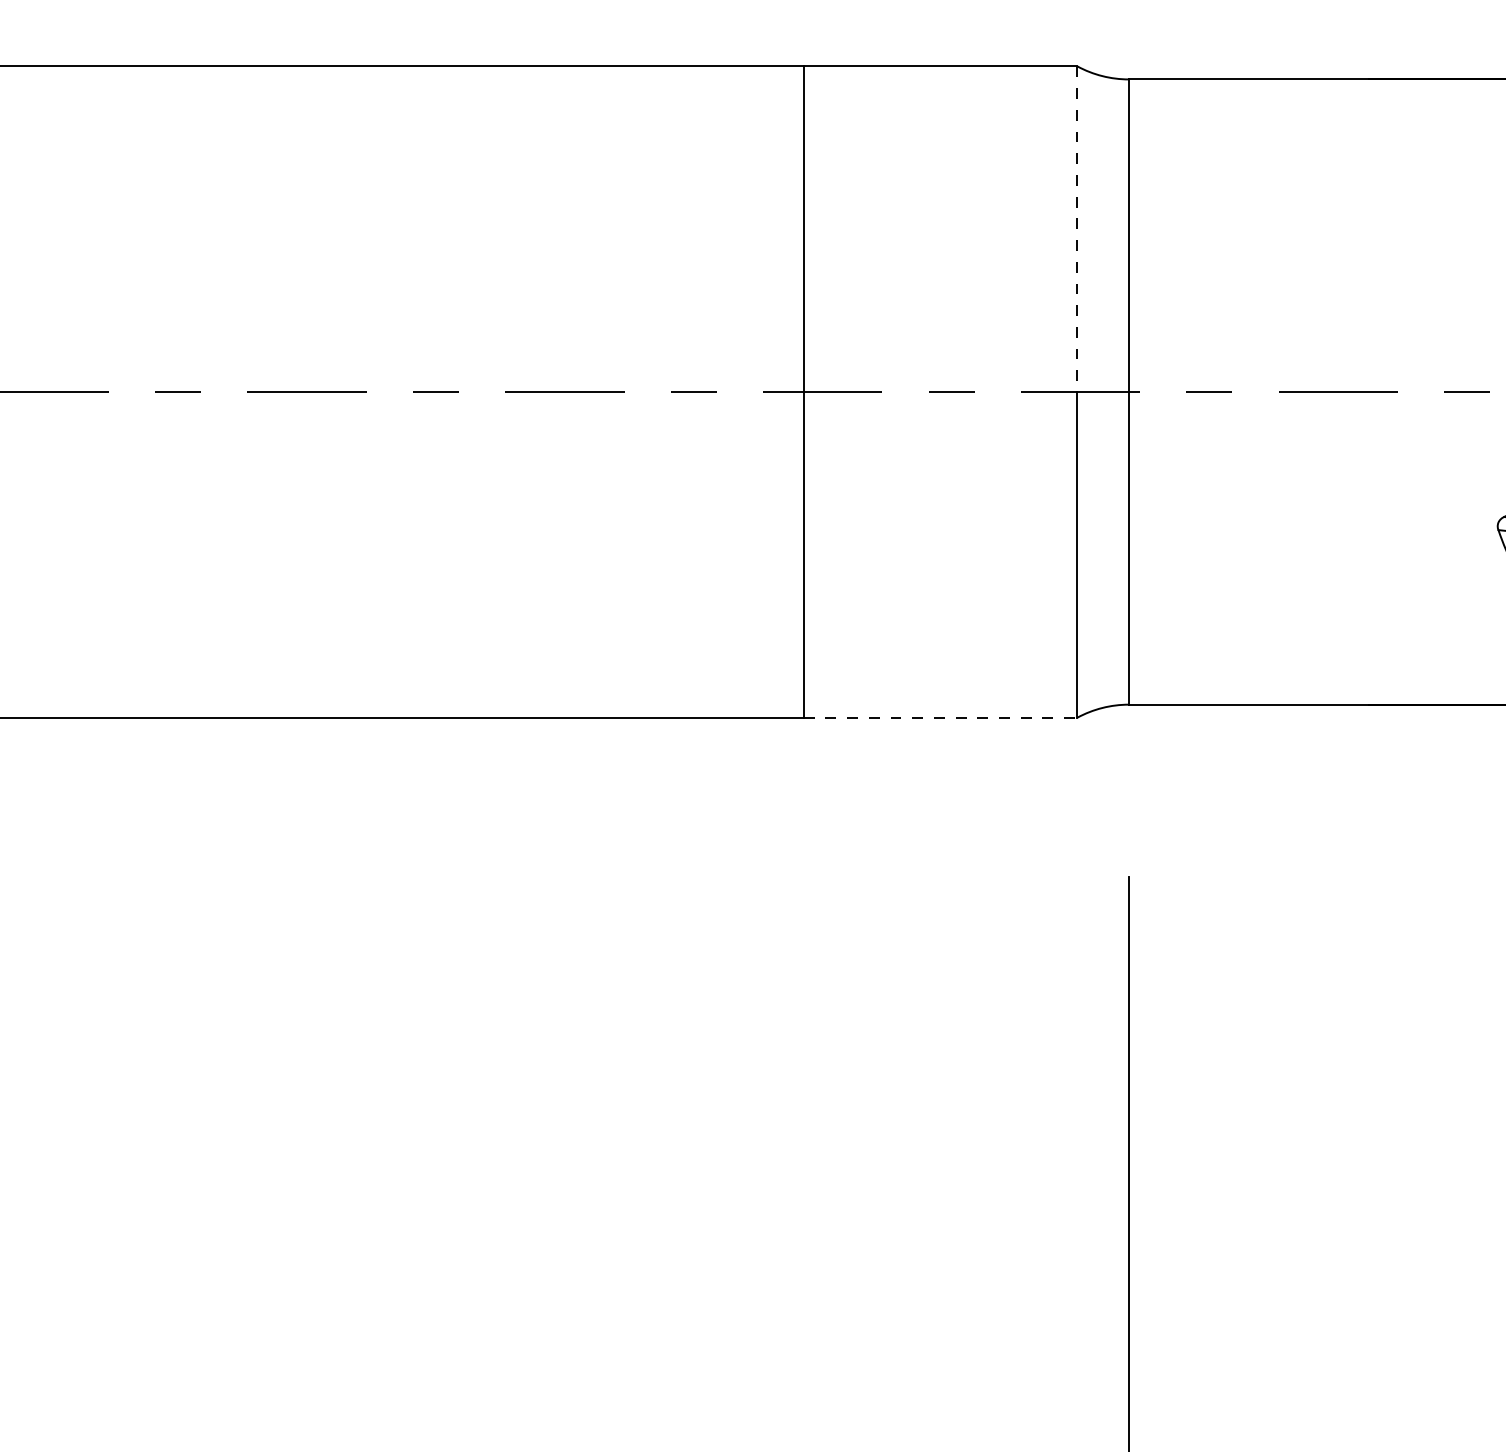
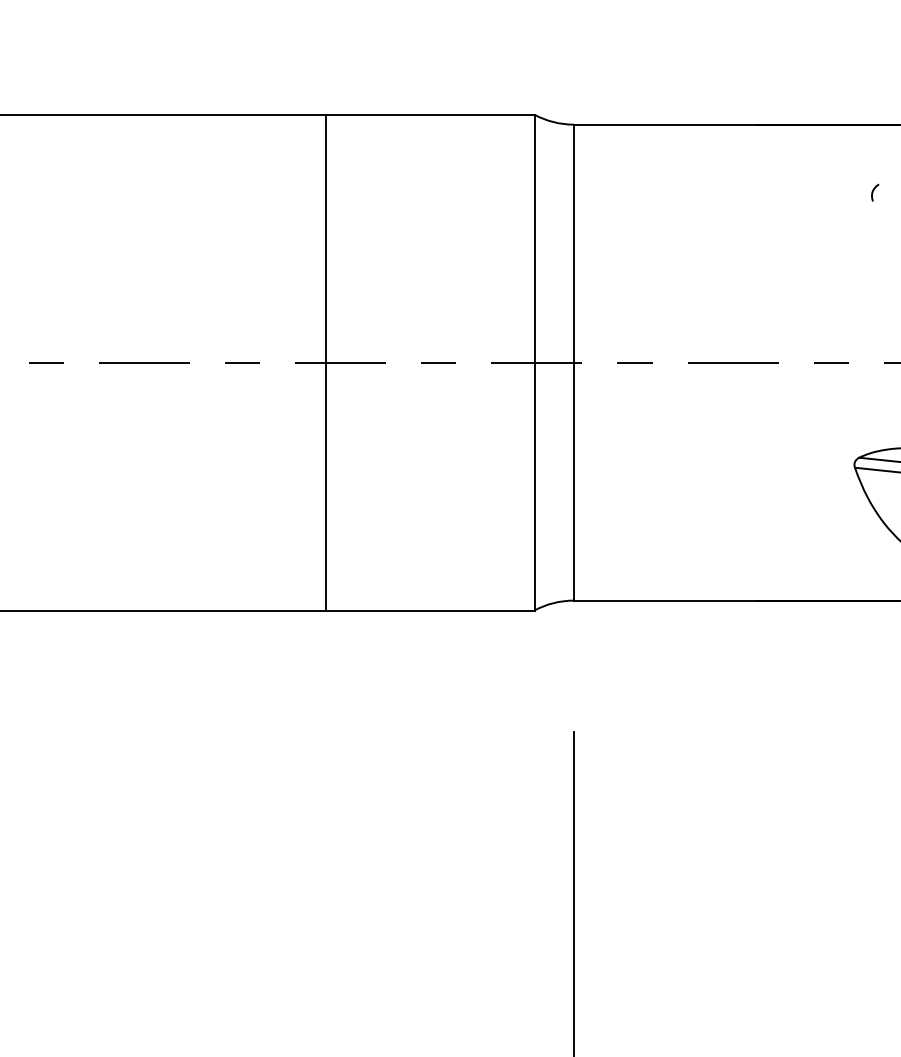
line: (1077, 229) -> (534, 238), dashed -> solid
line: (940, 717) -> (430, 610), dashed -> solid

